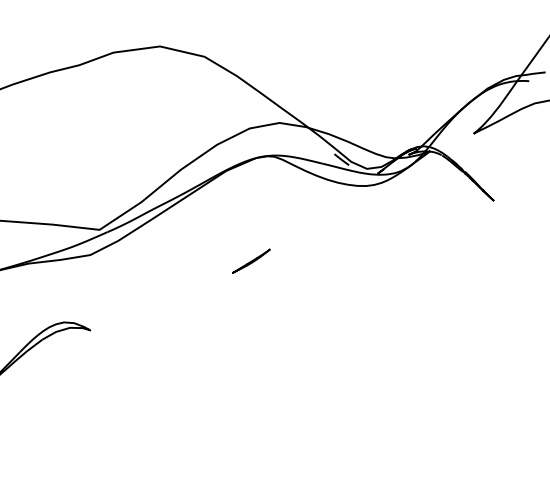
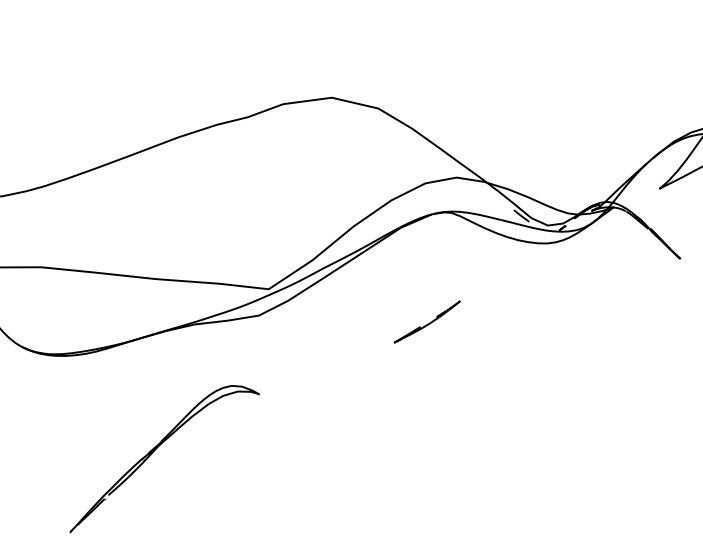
part: (250, 260) -> (426, 321), size x1.67

